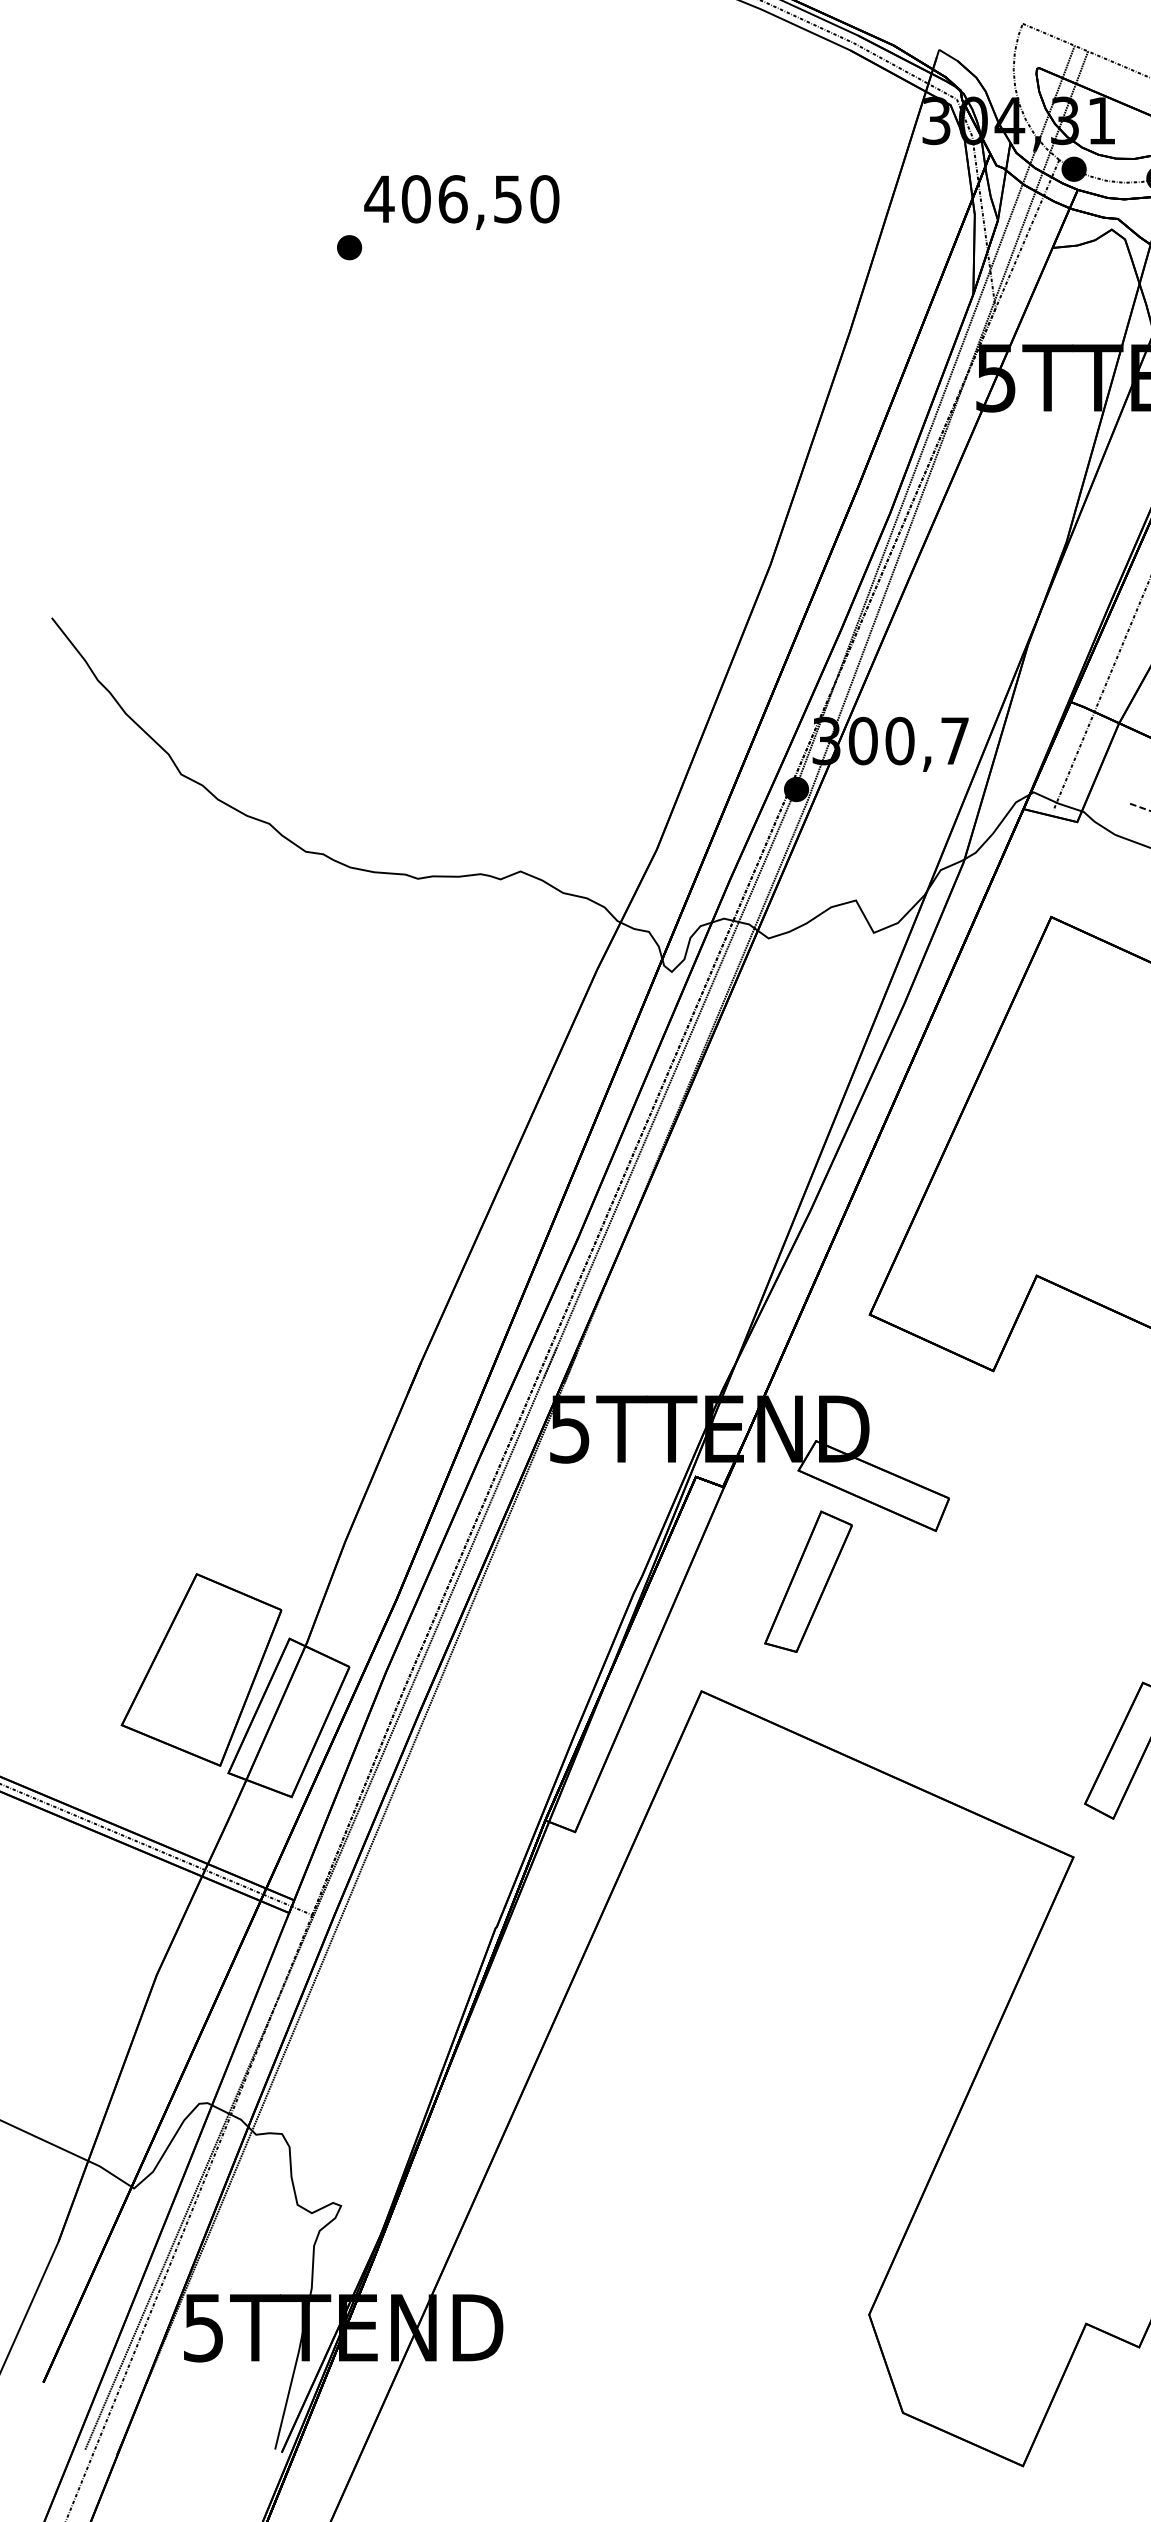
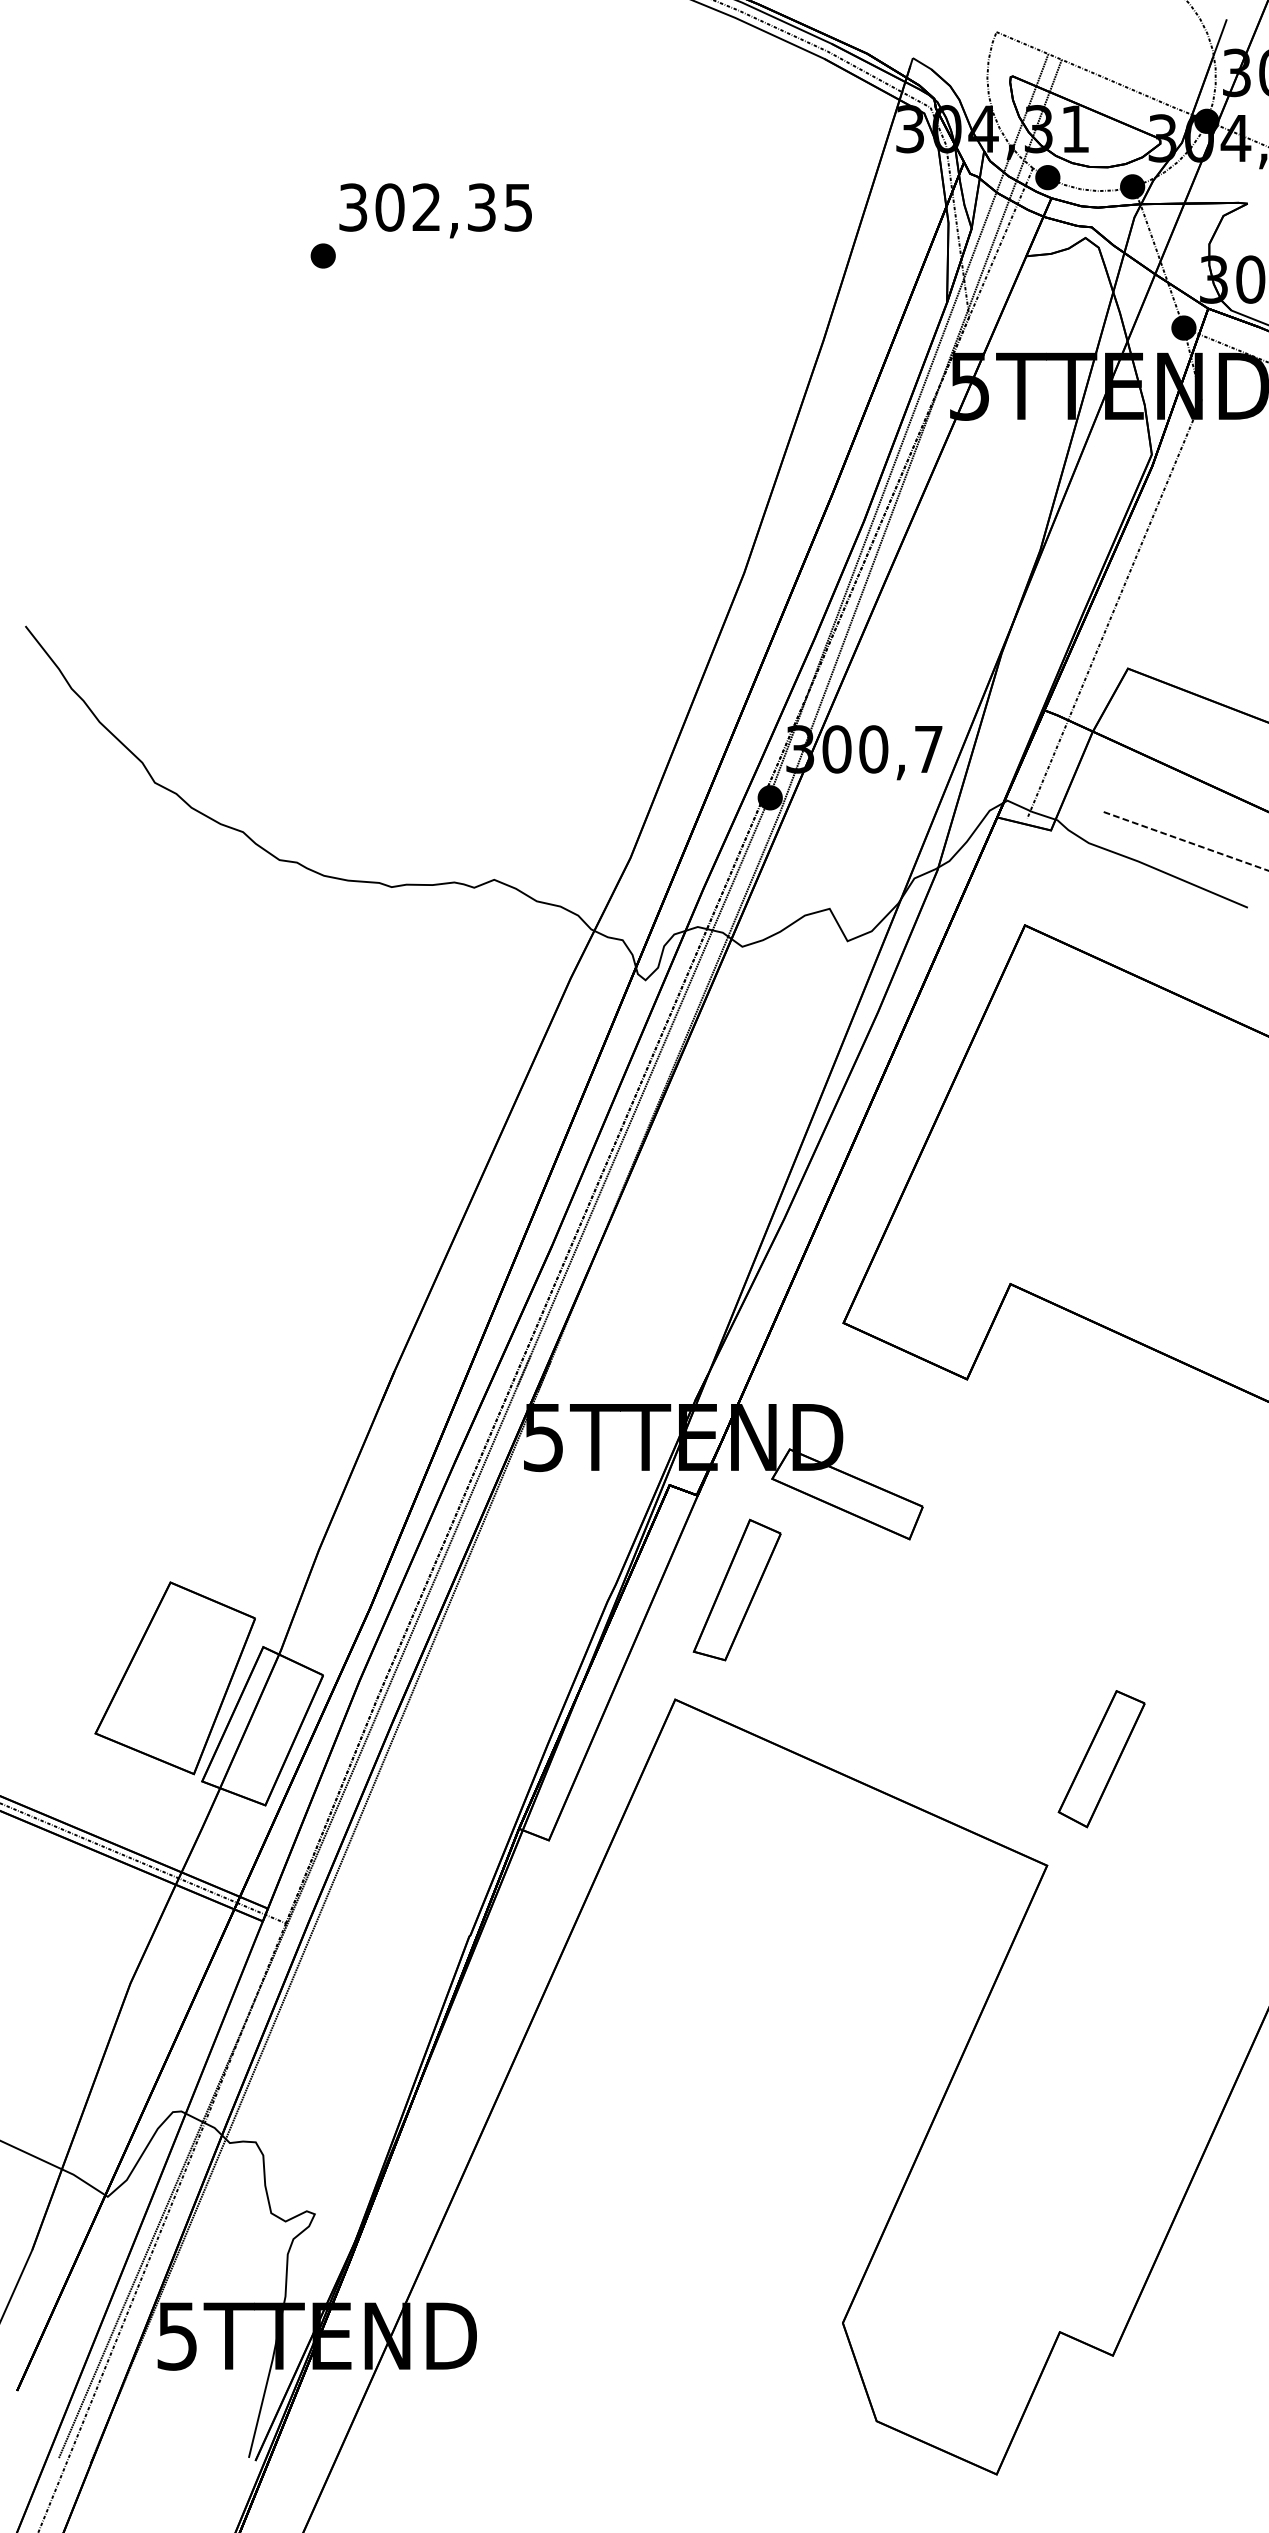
text: (461, 199) -> (435, 207), 406,50 -> 302,35
part: (807, 1581) -> (736, 1589), moved

